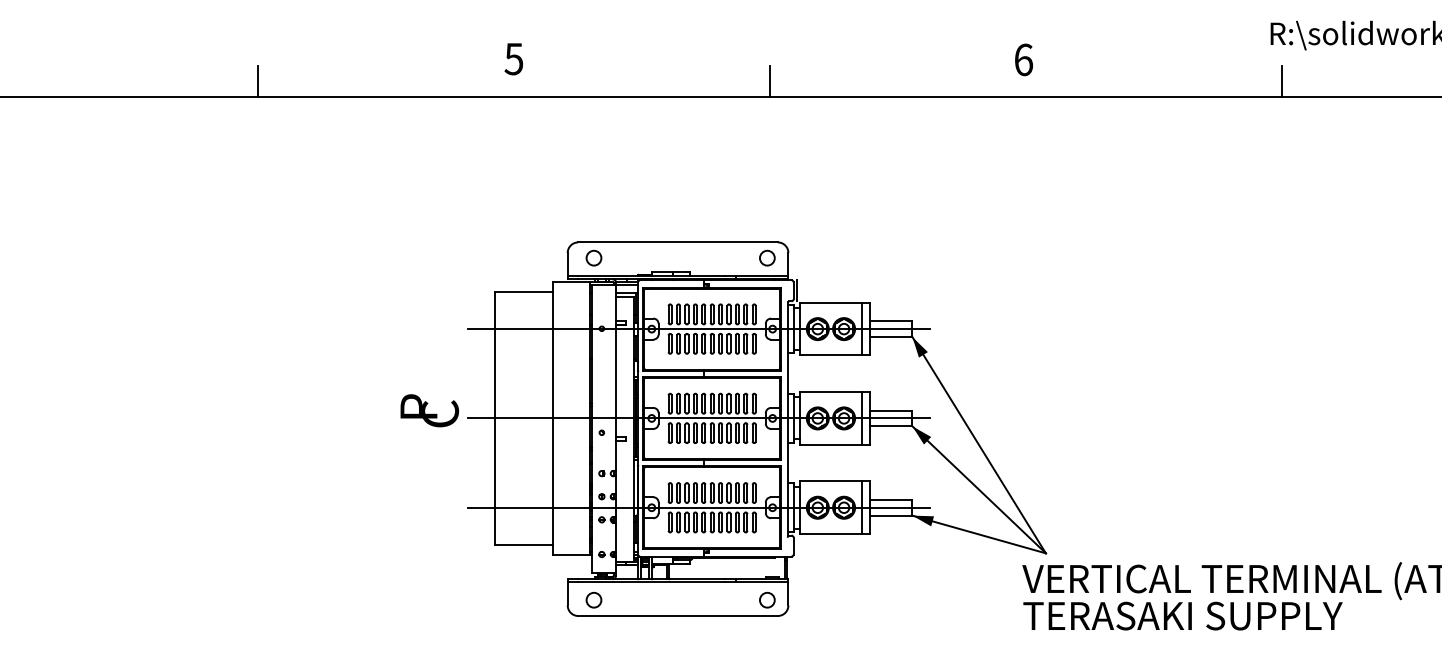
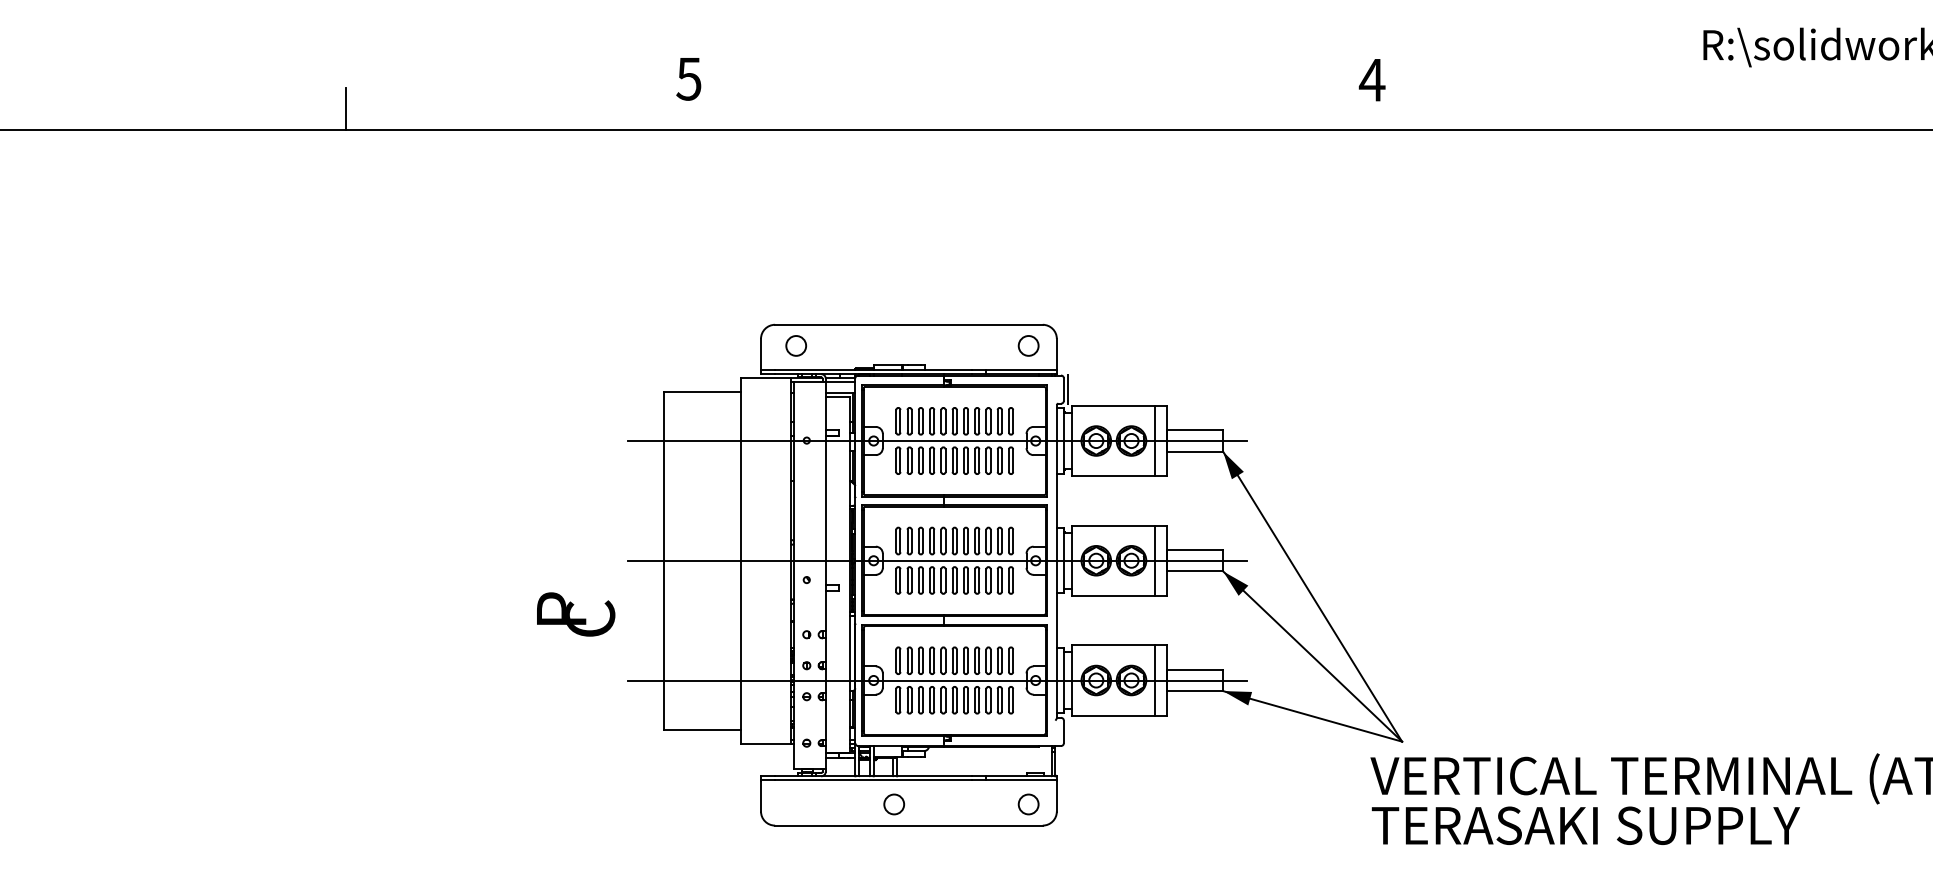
text: (1023, 59) -> (1371, 79), 6 -> 4
line: (770, 81) -> (1032, 108), removed
line: (1282, 81) -> (1719, 108), removed
text: (430, 410) -> (576, 614), moved
circle: (594, 600) -> (894, 804), moved

